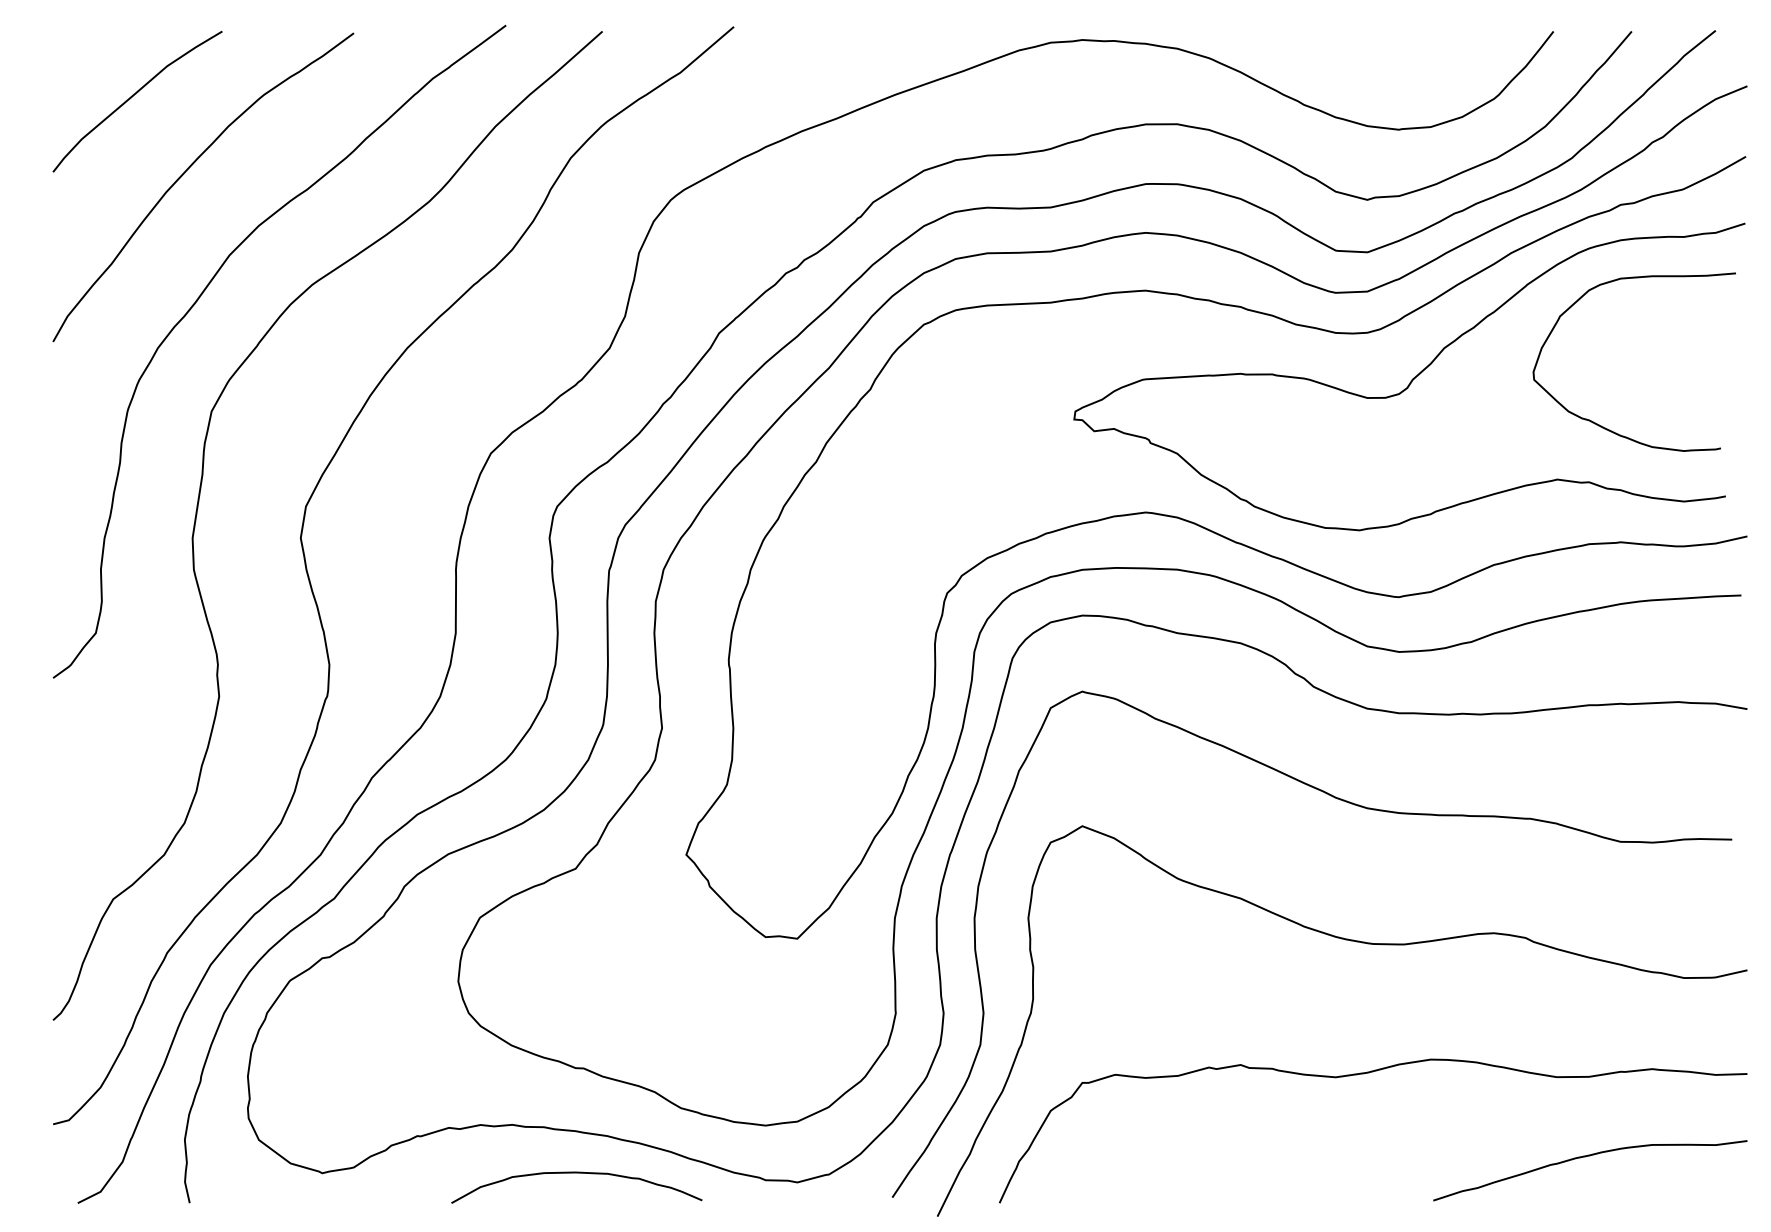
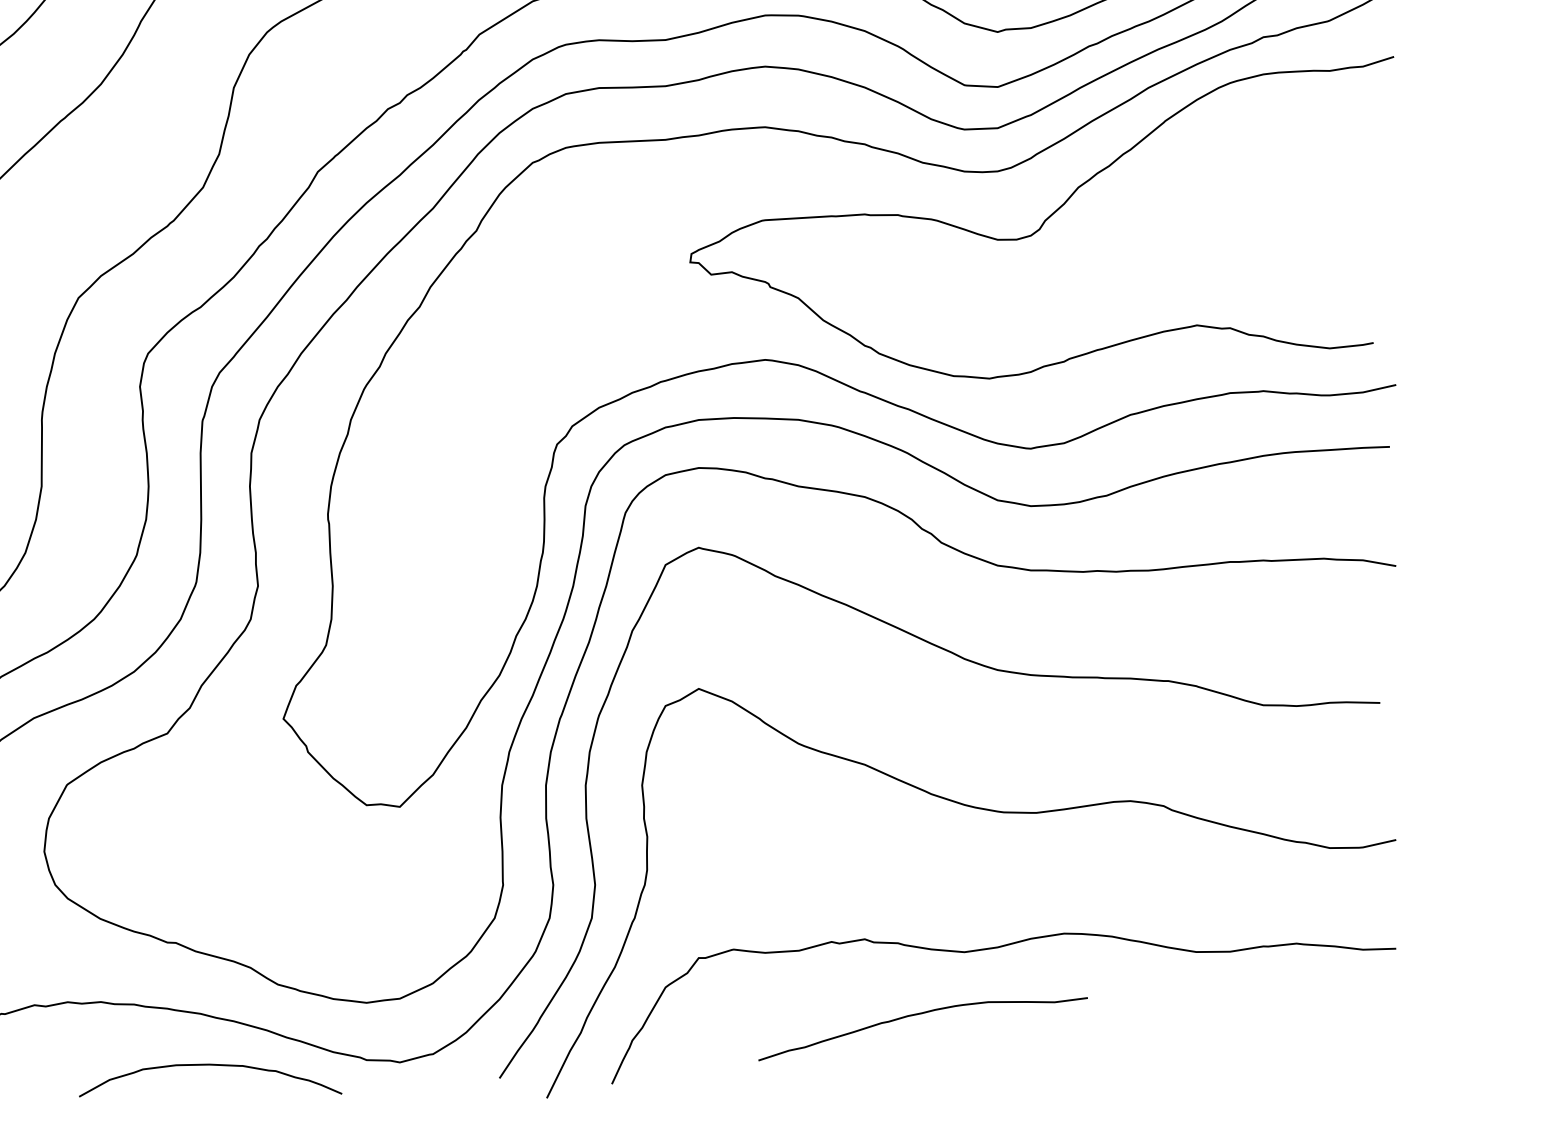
curve: (1601, 425) -> (1243, 268), removed
curve: (1585, 1157) -> (918, 1015), moved
curve: (576, 1173) -> (210, 1065), moved

